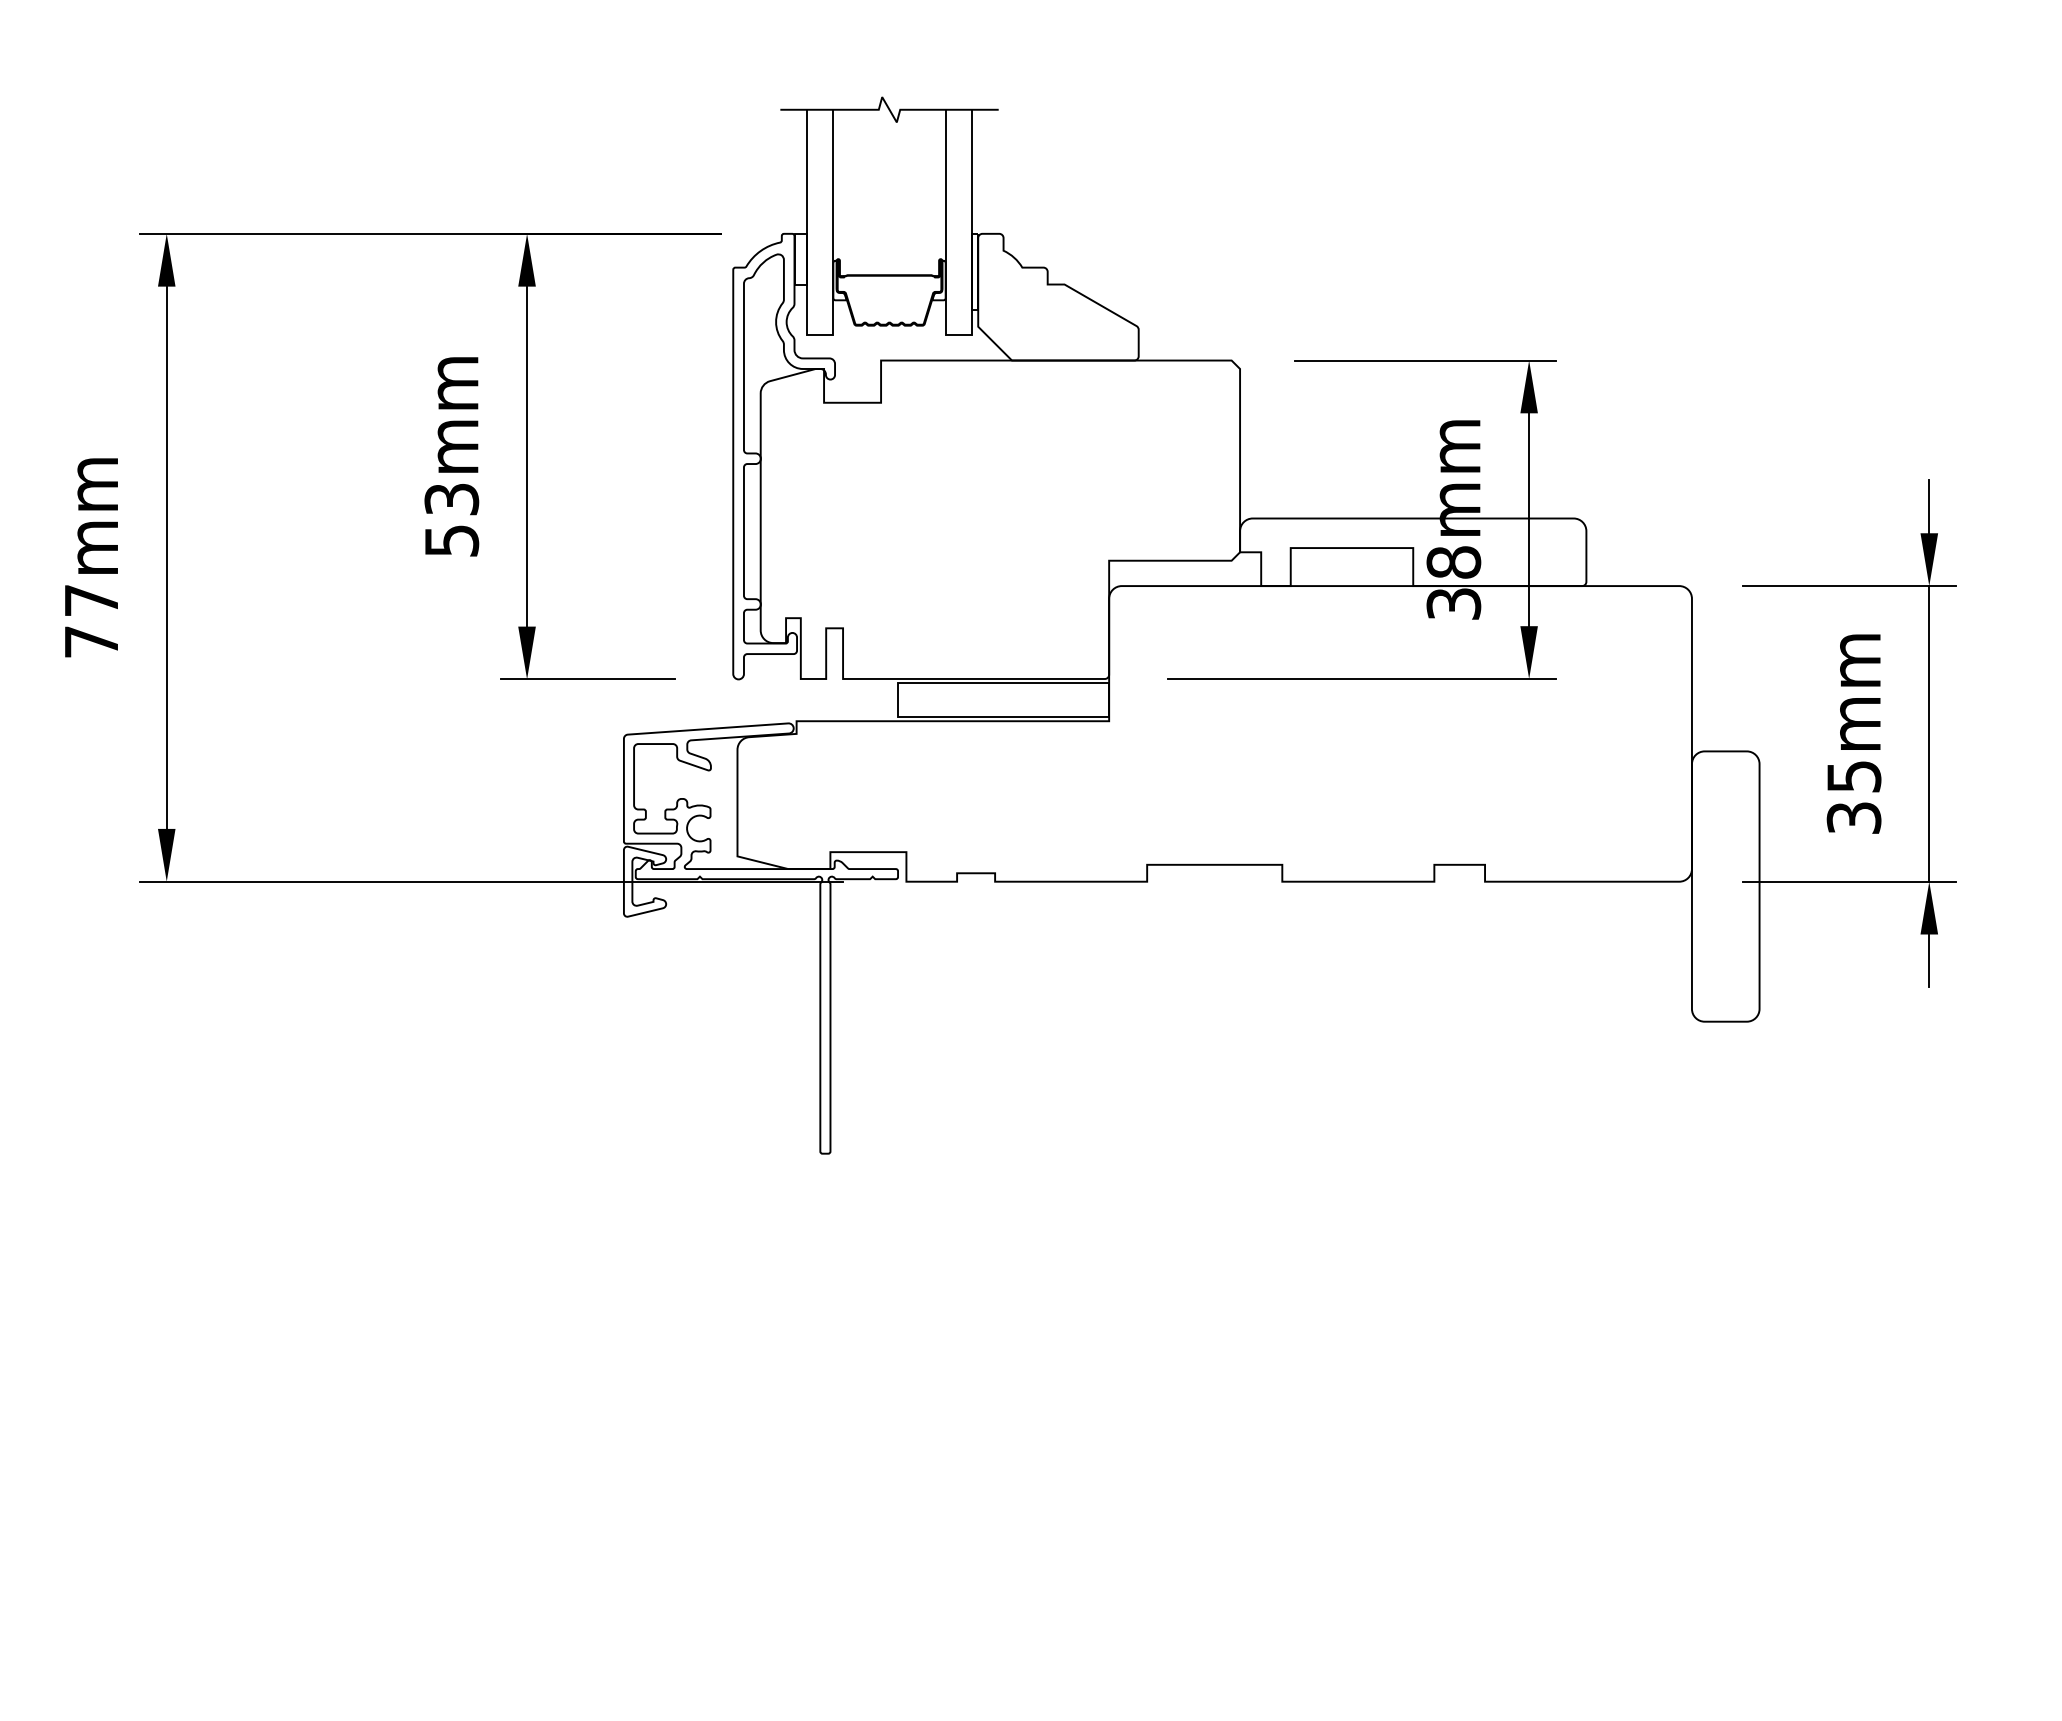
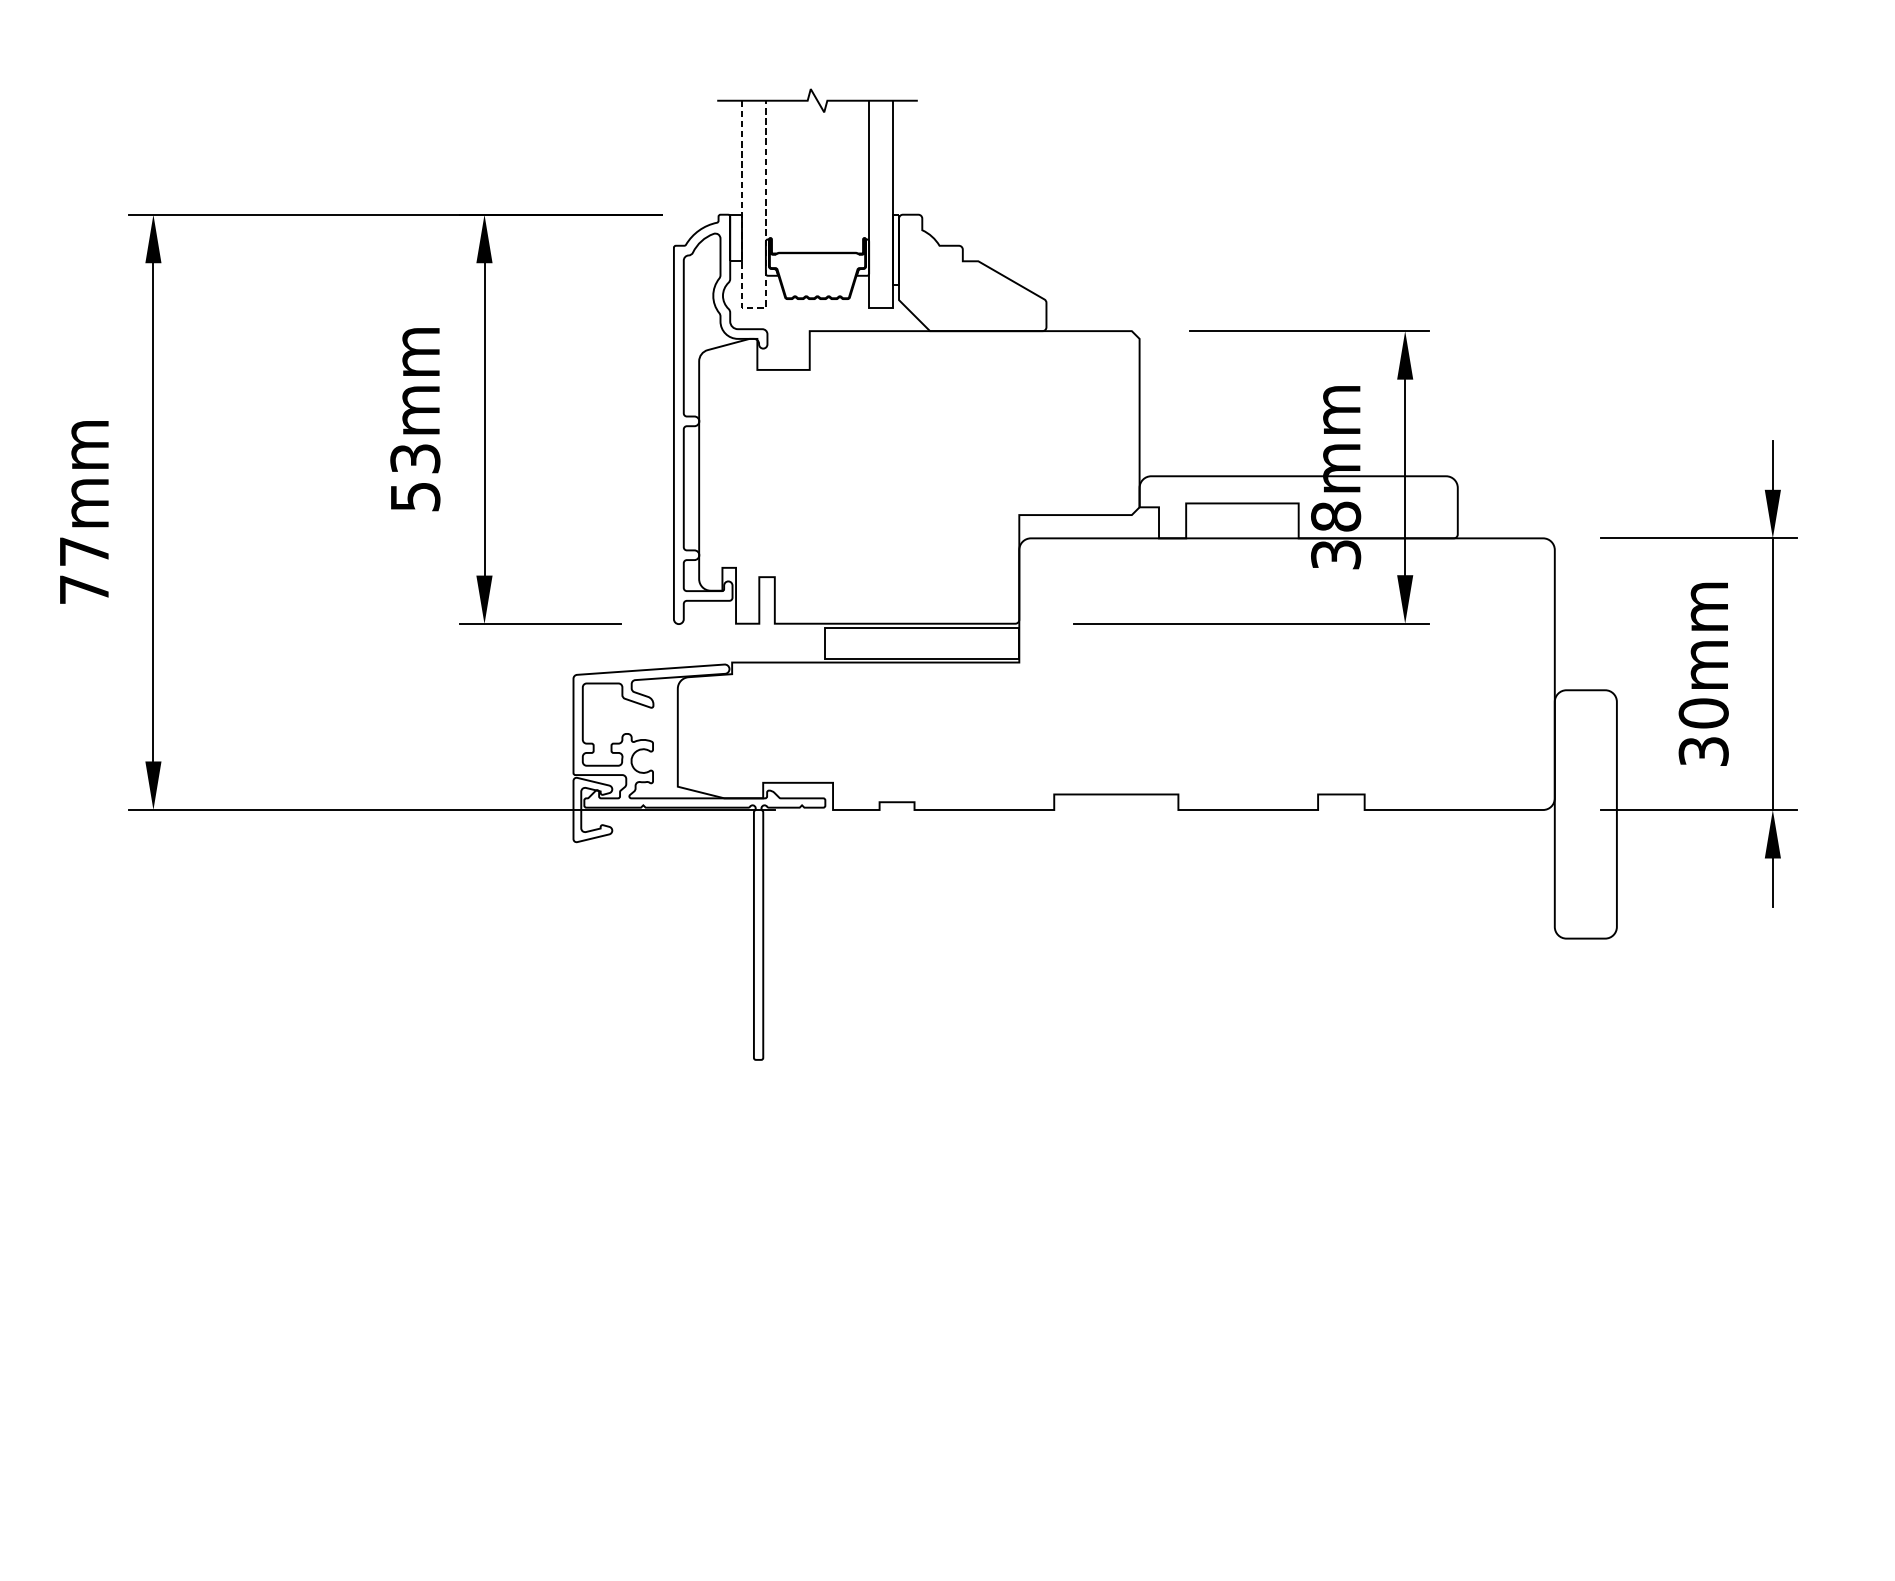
line: (820, 335) -> (754, 308), solid -> dashed
text: (1853, 776) -> (1703, 713), 35mm -> 30mm

